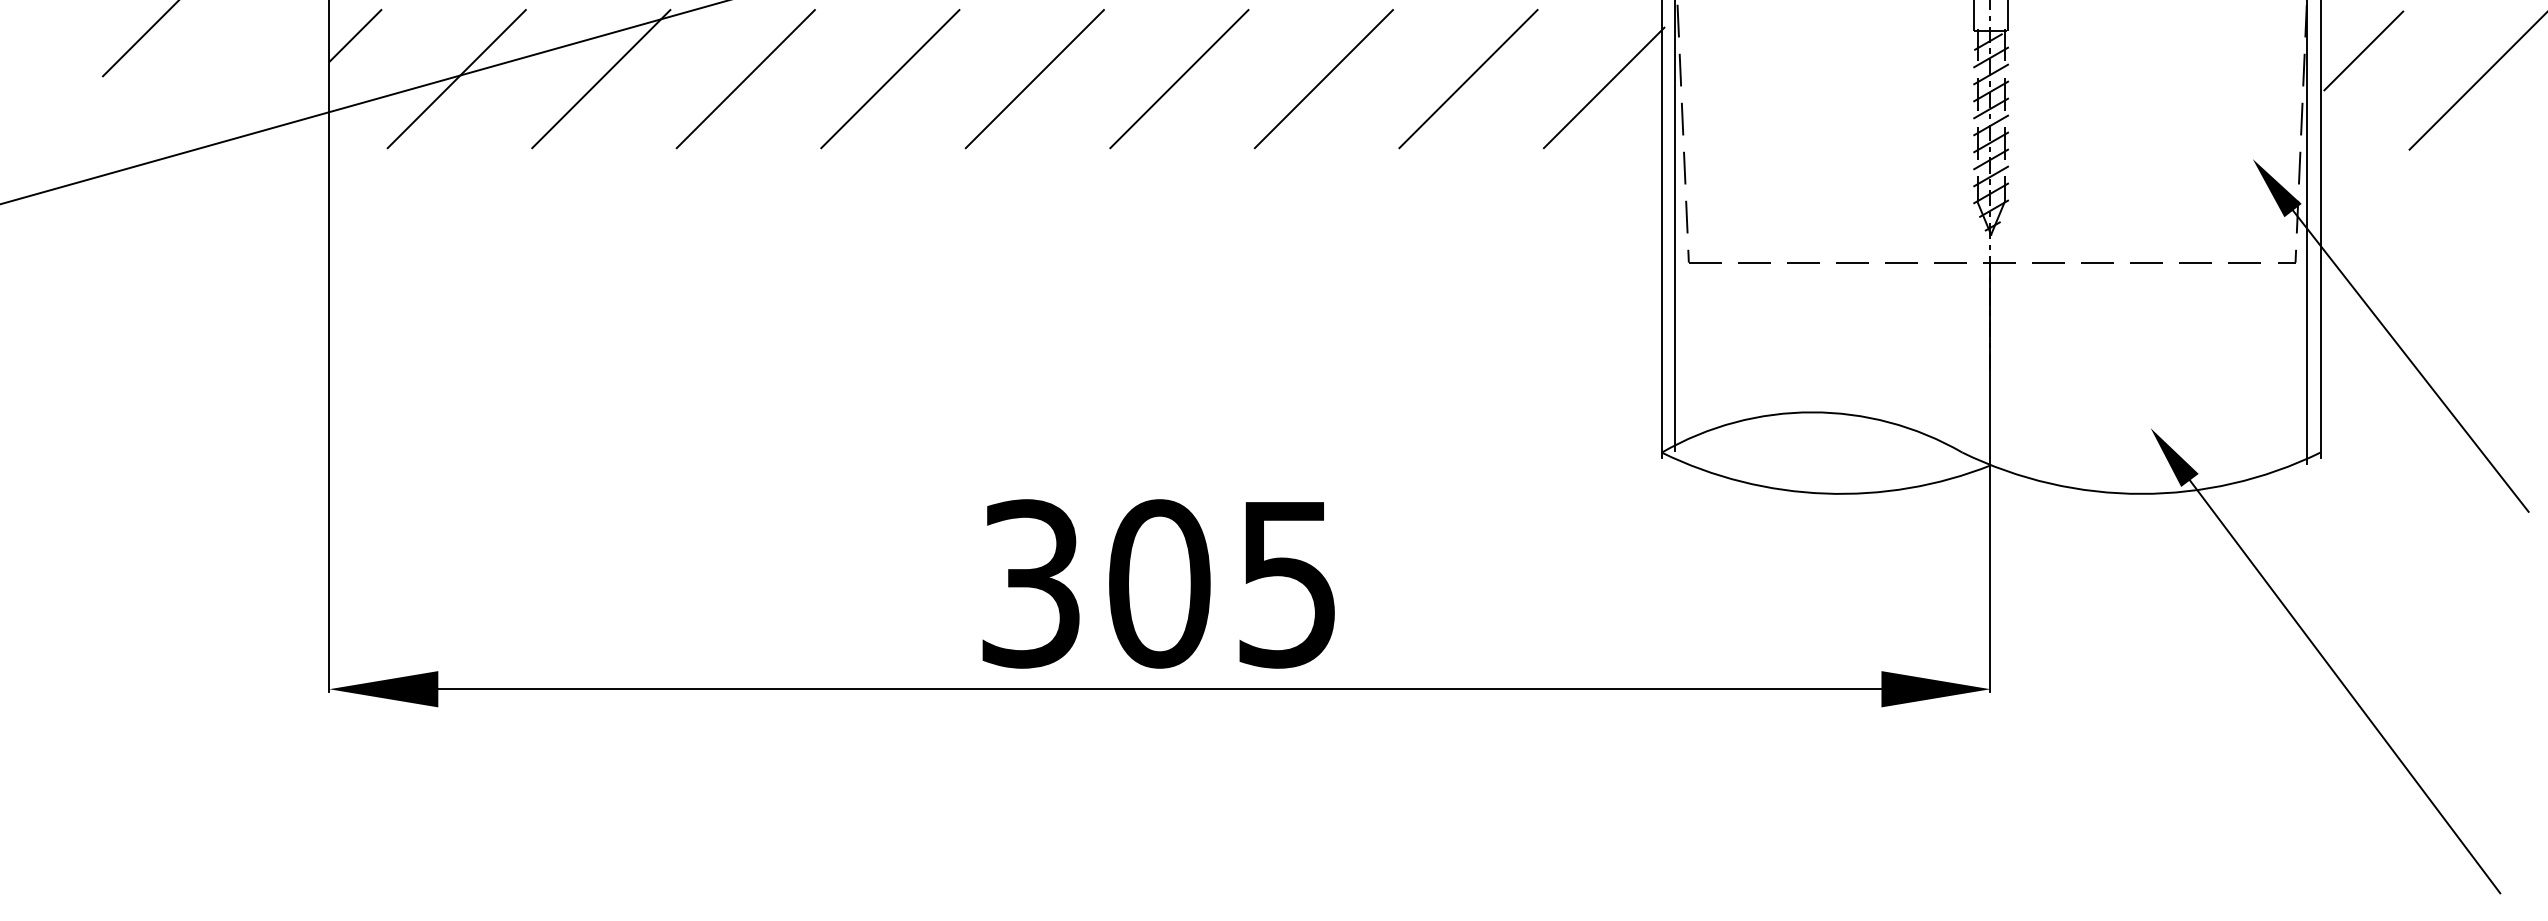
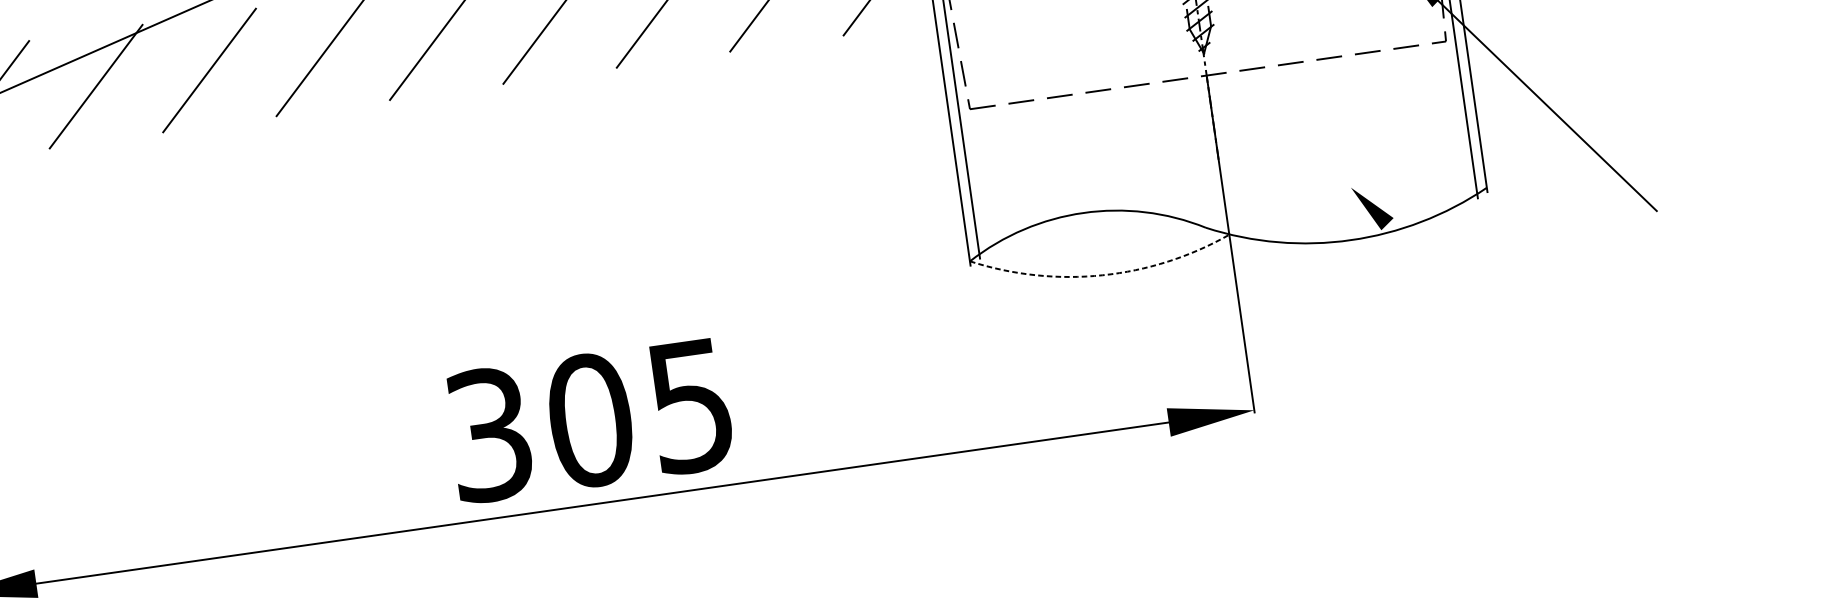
arc: (1825, 493) -> (1103, 275), solid -> dashed
line: (2344, 686) -> (1531, 368), removed

